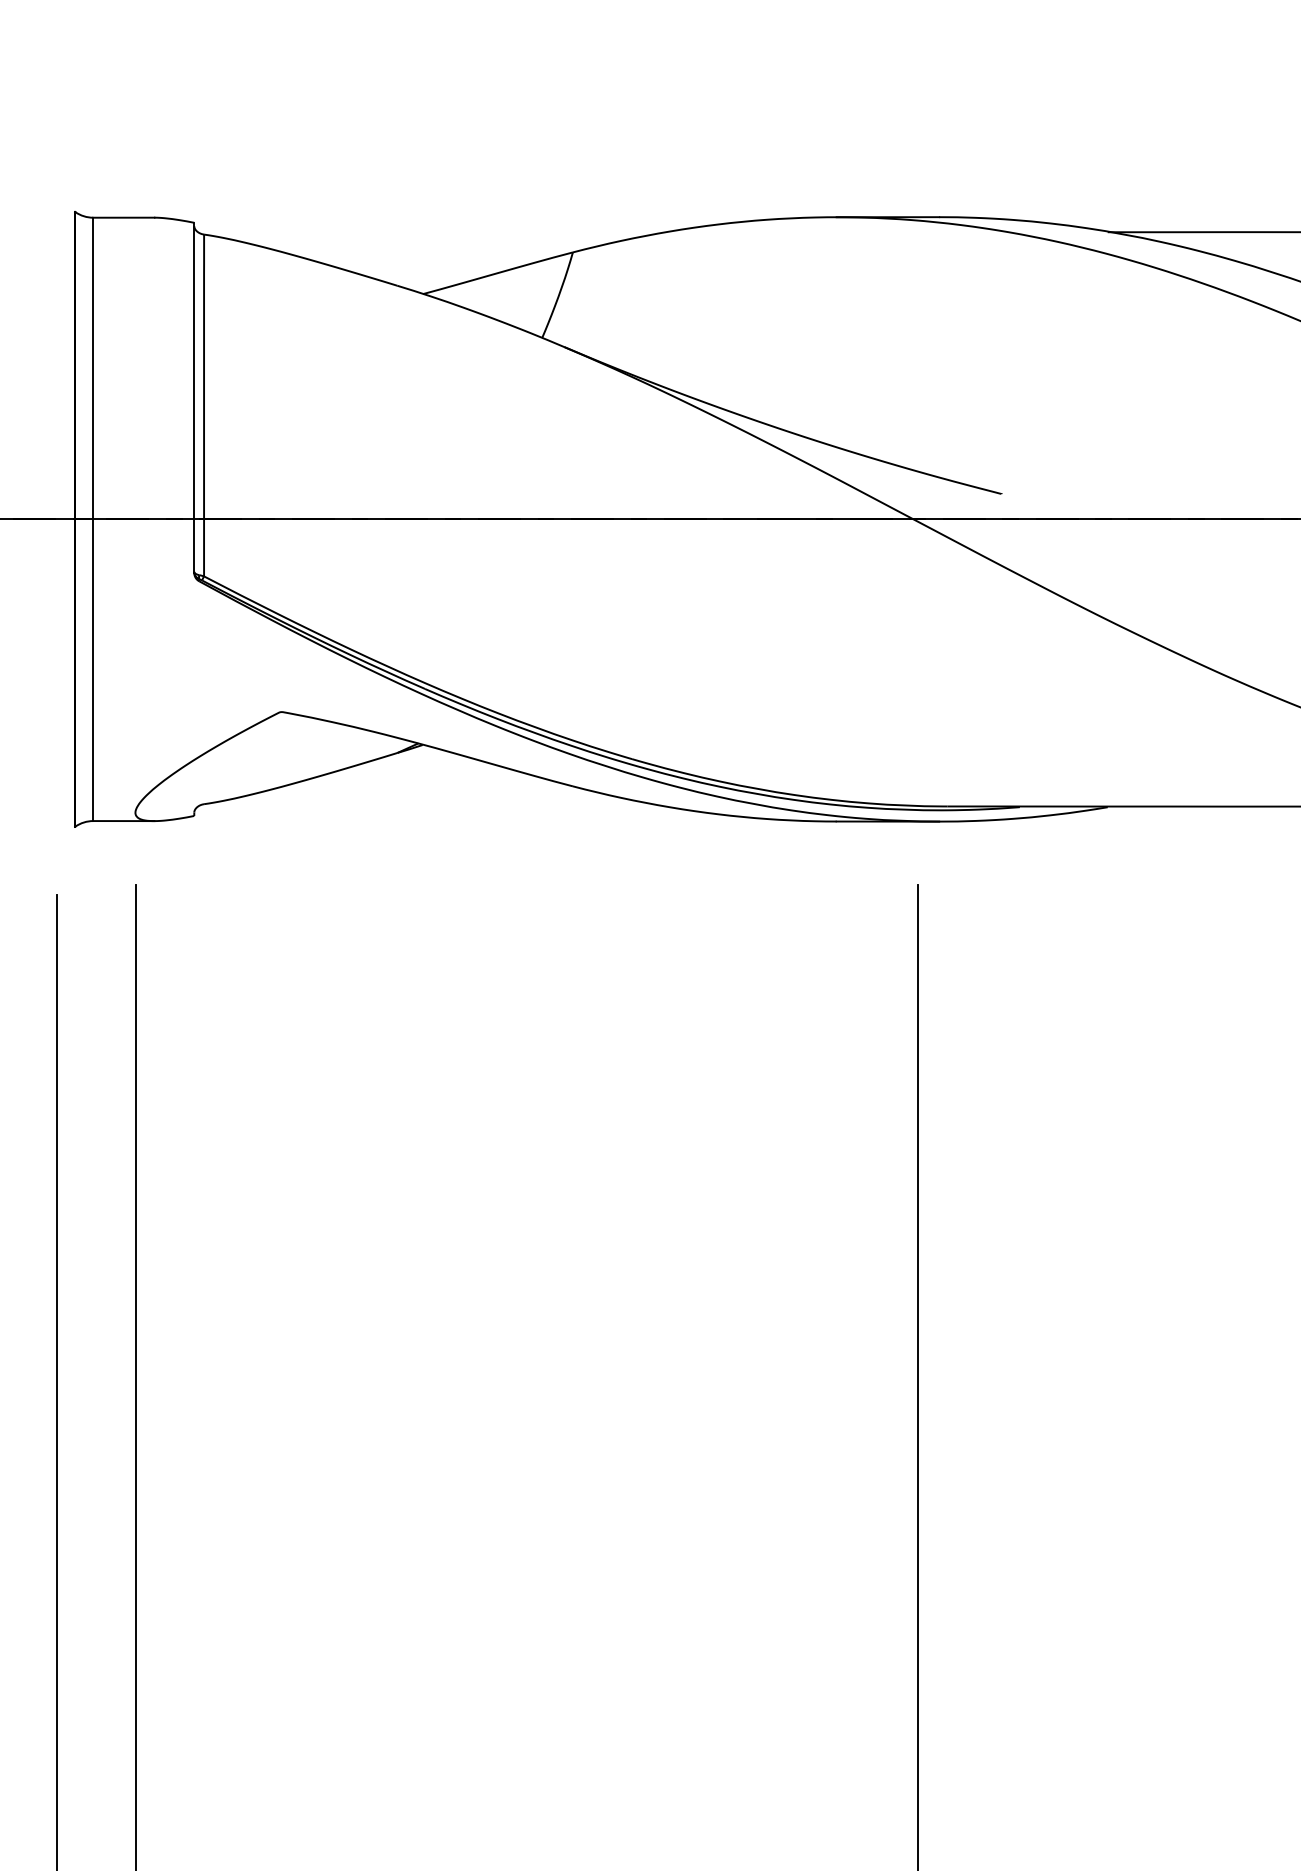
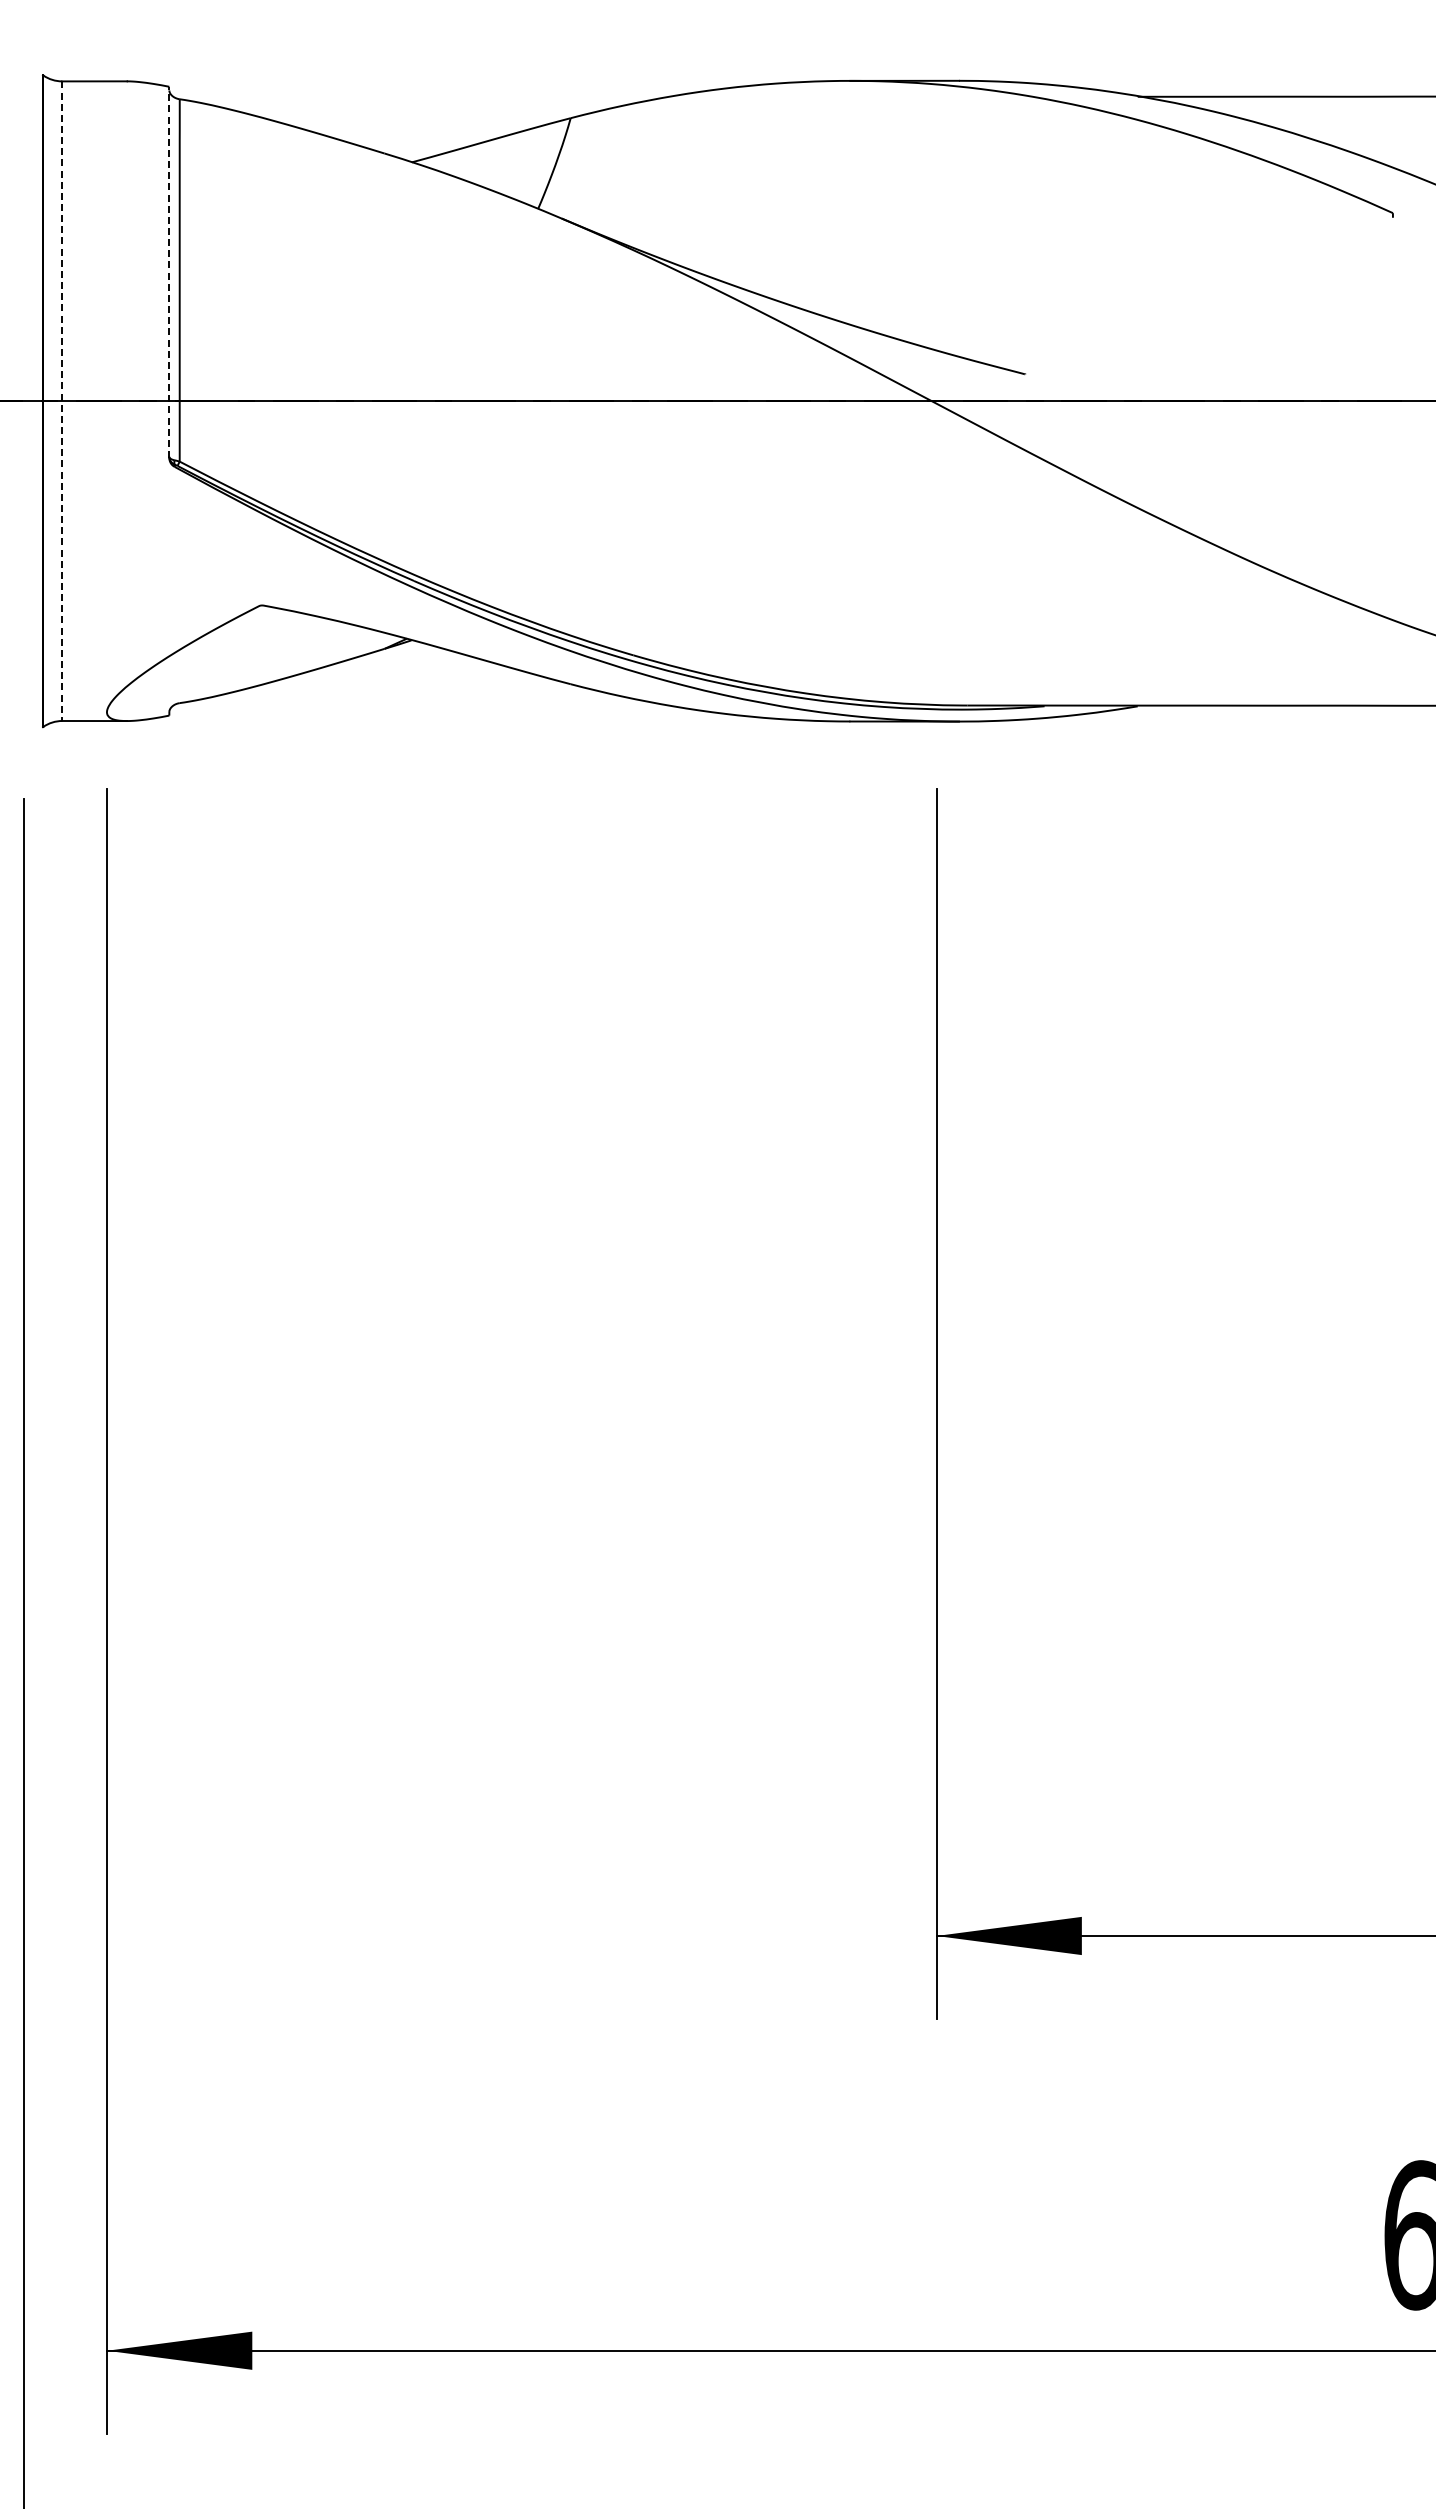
line: (194, 397) -> (169, 272), solid -> dashed
line: (93, 519) -> (62, 401), solid -> dashed

